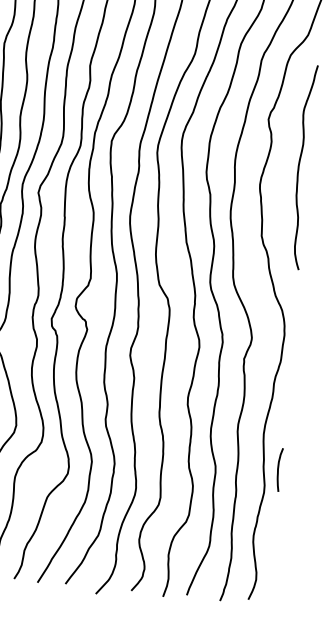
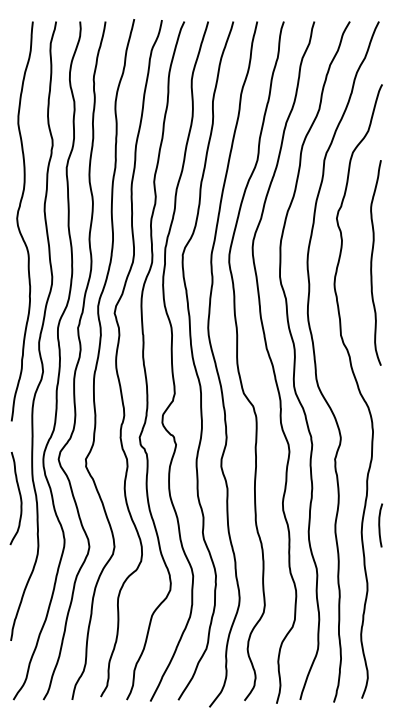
curve: (279, 469) -> (380, 525), moved

